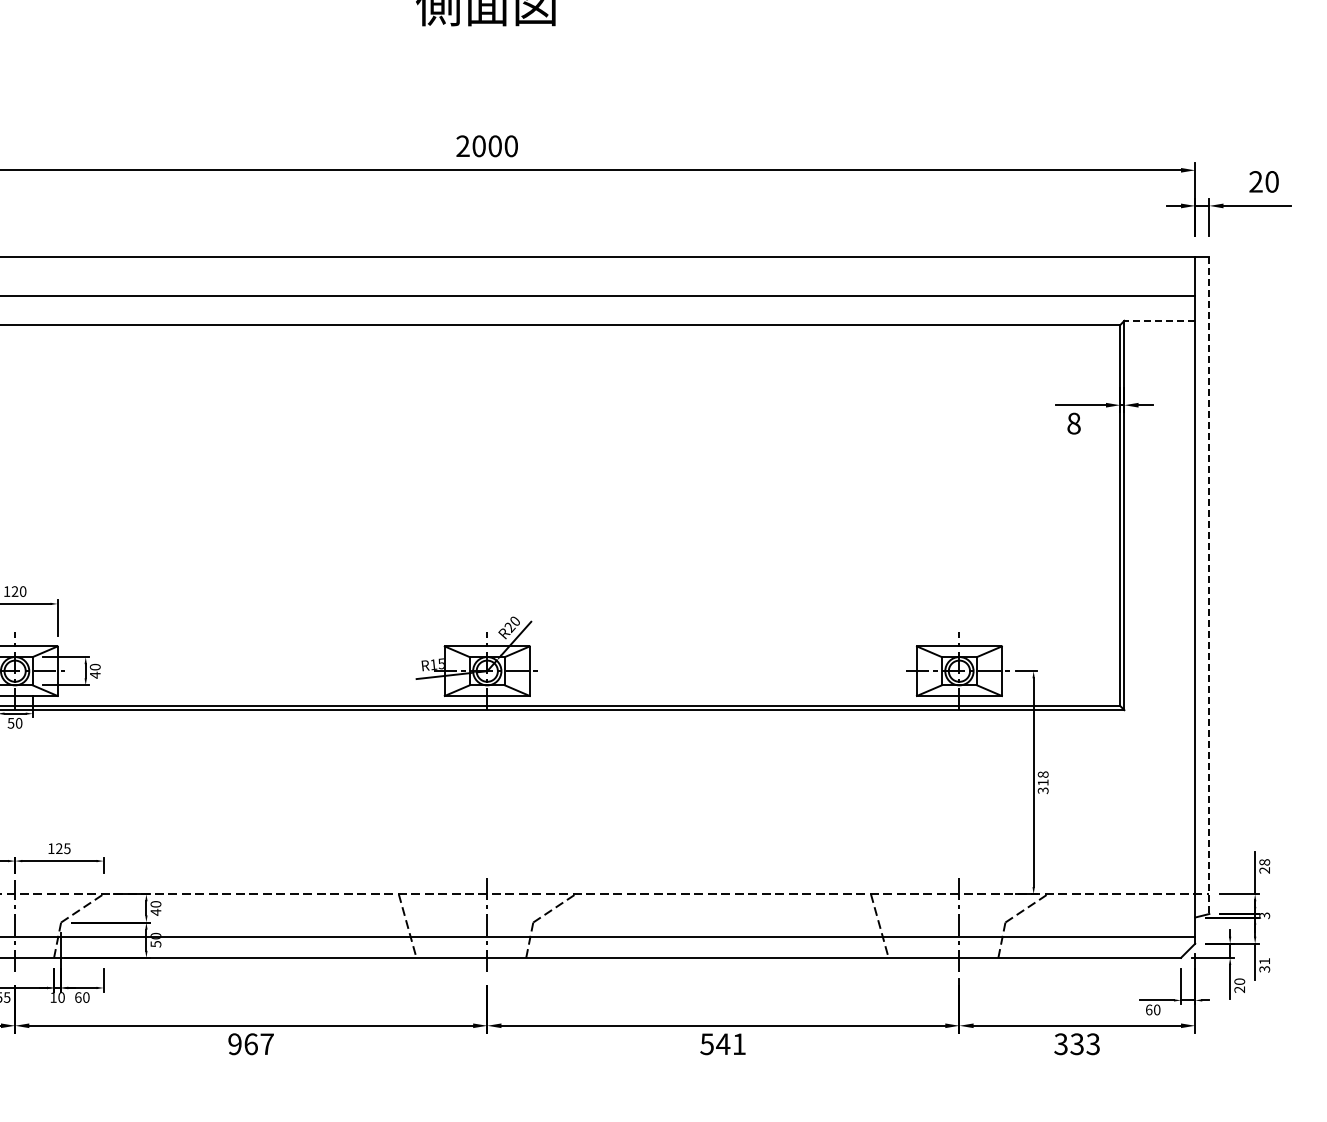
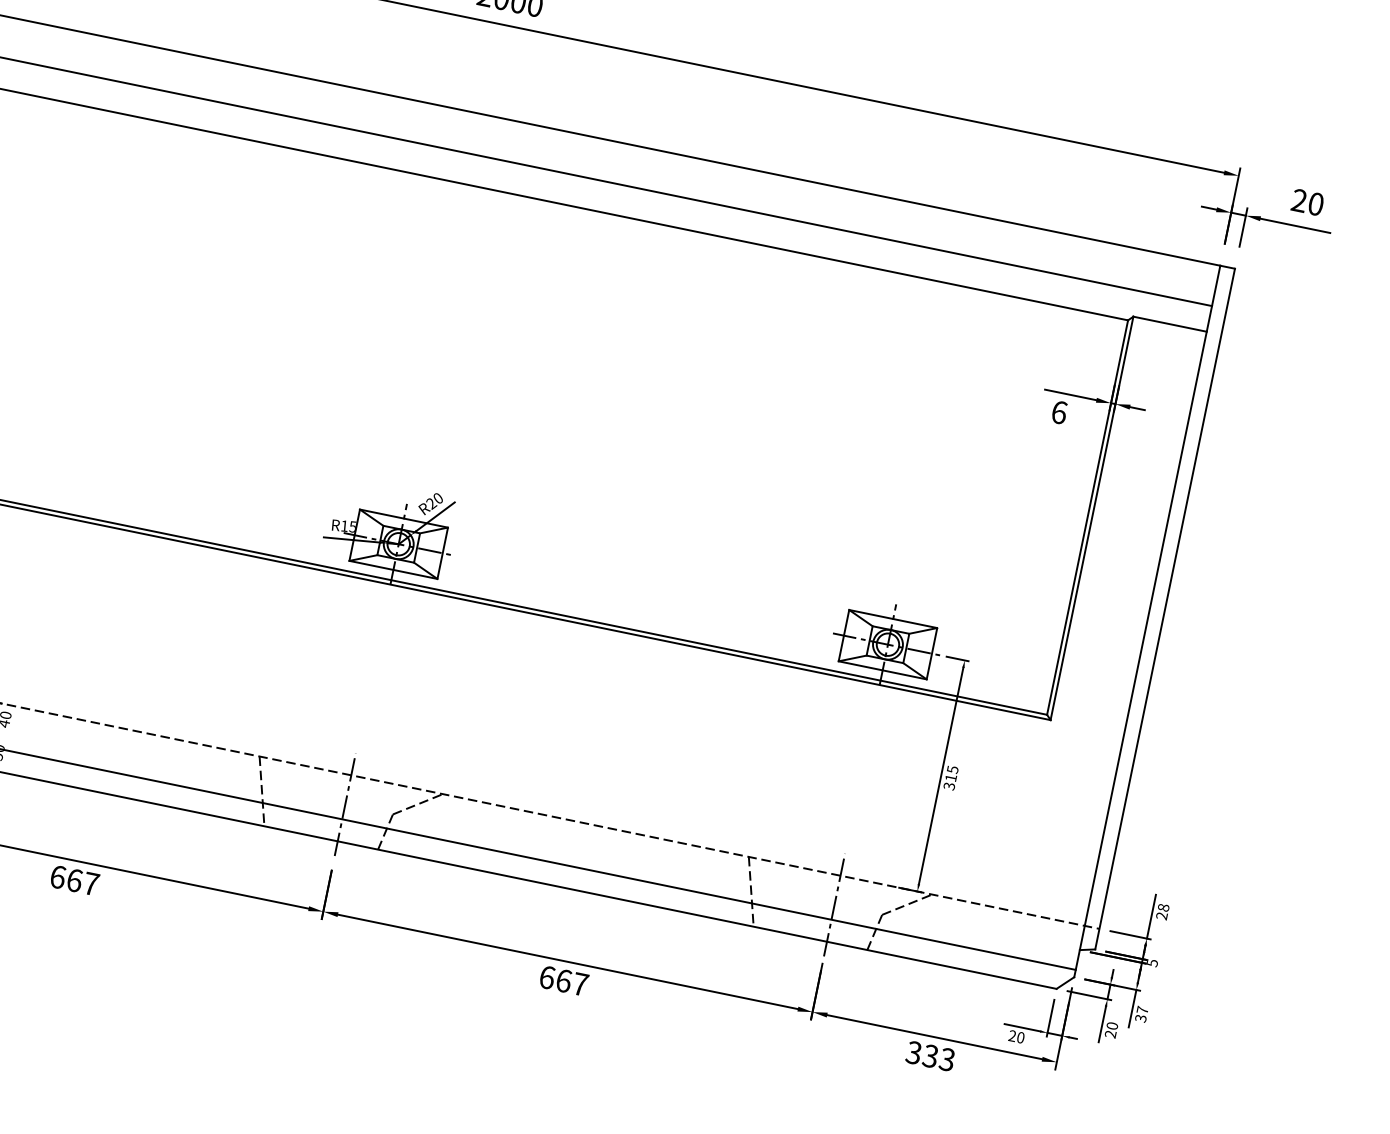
line: (1159, 320) -> (1169, 323), dashed -> solid
text: (1073, 423) -> (1058, 412), 8 -> 6
line: (1209, 586) -> (1165, 610), dashed -> solid
text: (1042, 774) -> (952, 769), 318 -> 315
text: (1264, 915) -> (1152, 962), 3 -> 5
text: (1264, 961) -> (1142, 1010), 31 -> 37
text: (1148, 1009) -> (1011, 1035), 60 -> 20
text: (234, 1044) -> (57, 877), 967 -> 667
text: (723, 1044) -> (564, 981), 541 -> 667

